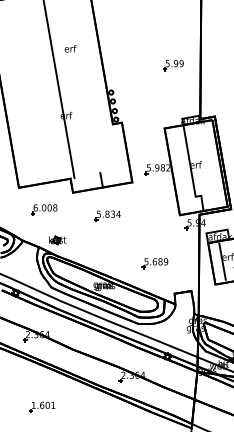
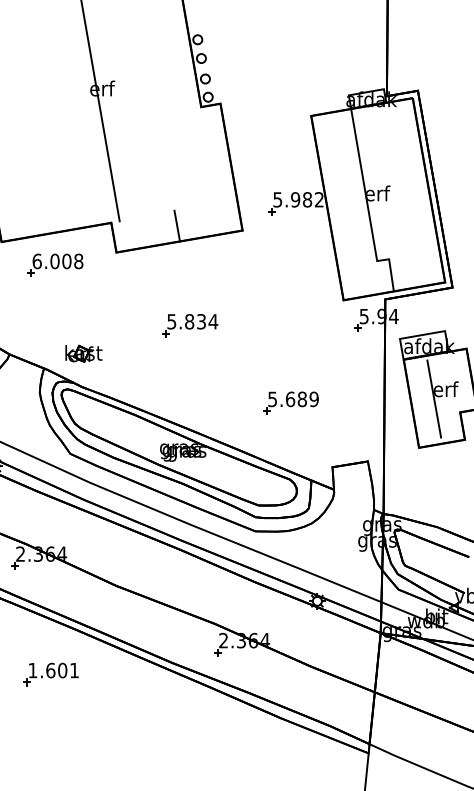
part: (44, 209) -> (55, 264), moved
part: (107, 215) -> (189, 324), moved
part: (42, 406) -> (51, 672), moved

